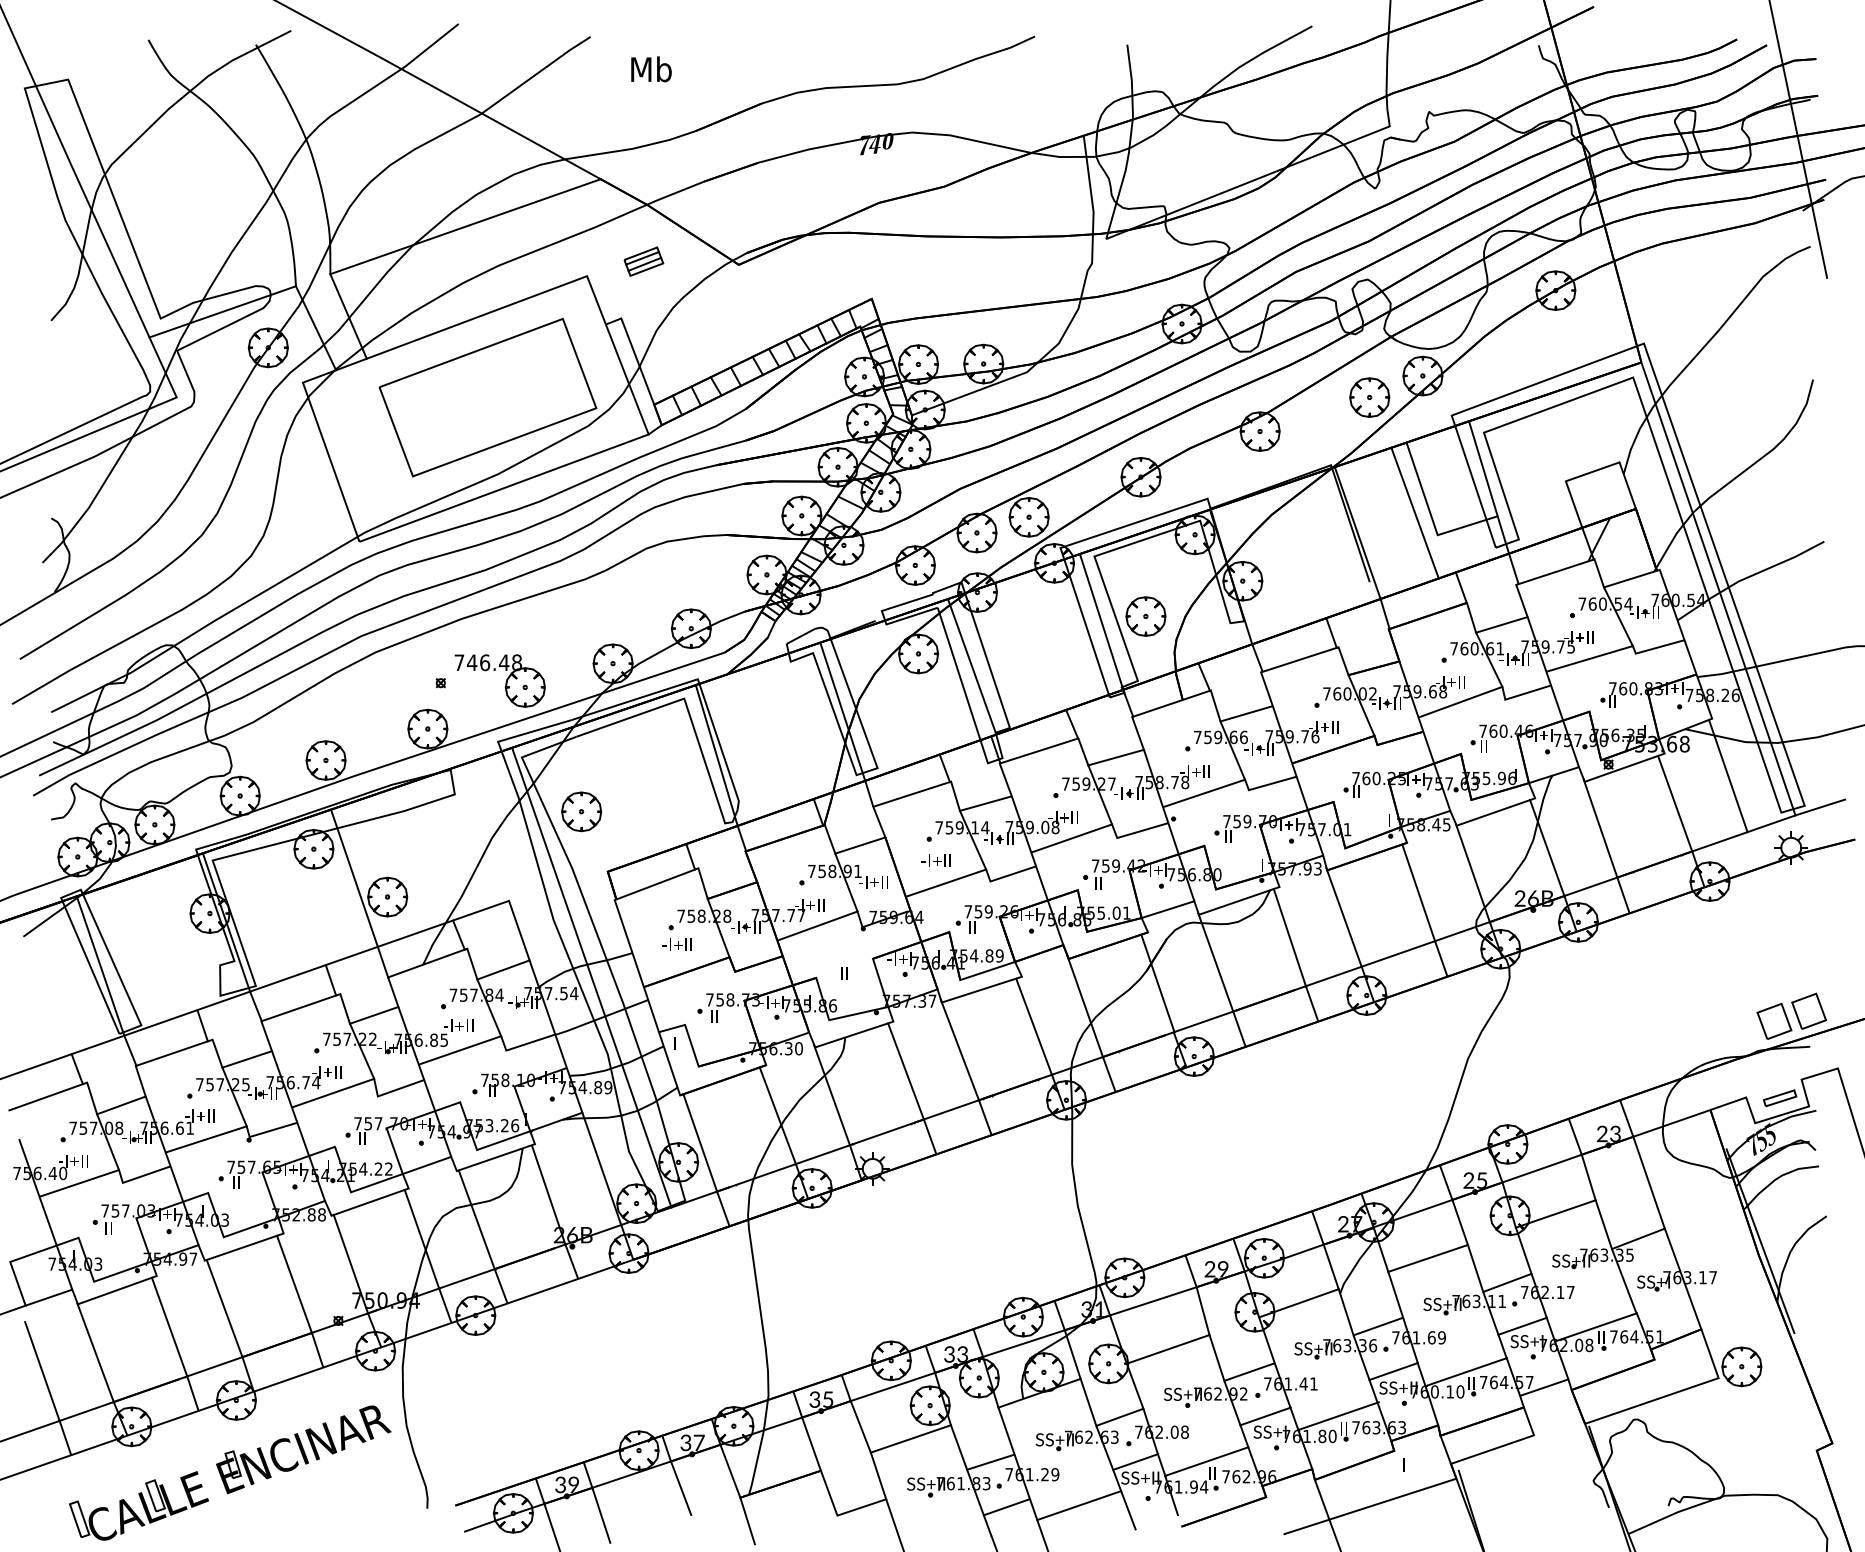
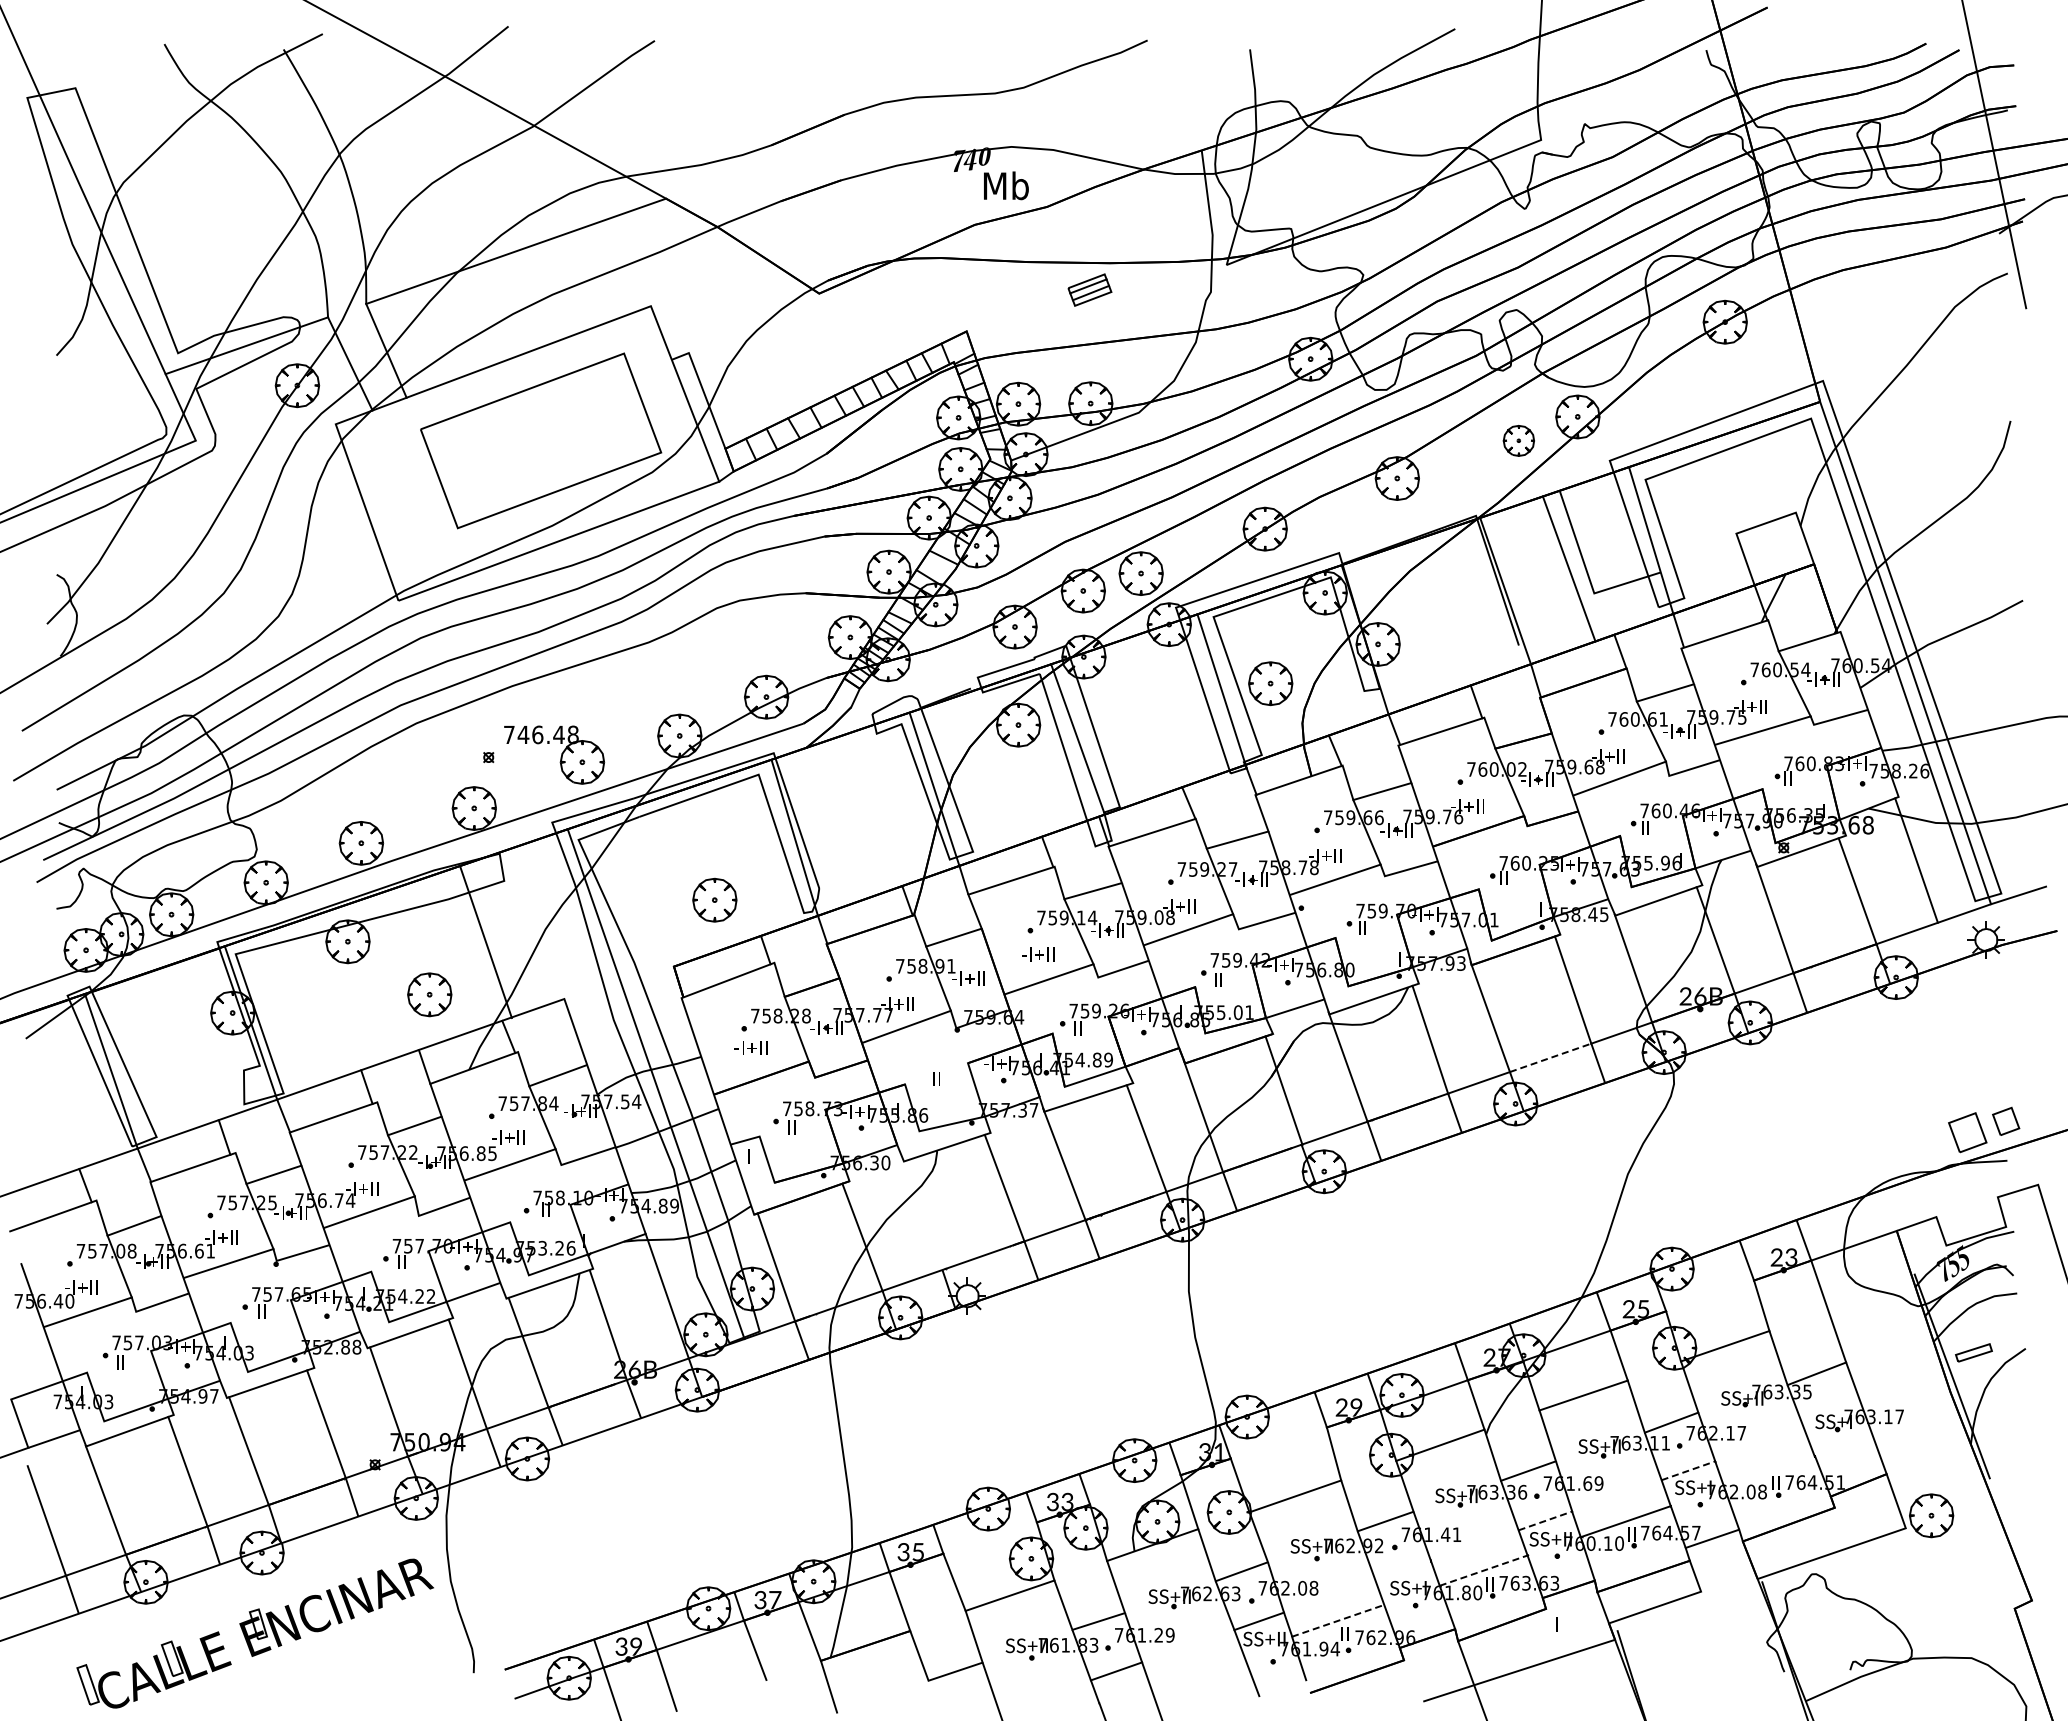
text: (651, 69) -> (1006, 185), moved
part: (643, 261) -> (1089, 289), moved
part: (1369, 397) -> (1518, 440), size x0.7
part: (581, 811) -> (714, 899), moved
line: (354, 877) -> (485, 941), moved
line: (1399, 953) -> (1551, 1057), solid -> dashed
part: (1808, 1011) -> (2005, 1121), size x0.7
line: (831, 1095) -> (922, 1214), removed
part: (1779, 1097) -> (1973, 1352), moved
line: (1542, 1168) -> (1710, 1295), removed
line: (1152, 1300) -> (1278, 1442), removed
line: (1522, 1326) -> (1688, 1470), solid -> dashed
line: (1595, 1326) -> (1769, 1471), removed
line: (1024, 1343) -> (1135, 1489), removed
line: (1393, 1371) -> (1545, 1520), solid -> dashed
line: (892, 1386) -> (989, 1537), removed
line: (1265, 1416) -> (1403, 1570), removed
line: (1338, 1416) -> (1484, 1570), solid -> dashed
line: (1207, 1461) -> (1338, 1620), solid -> dashed
line: (1079, 1505) -> (1196, 1669), removed

